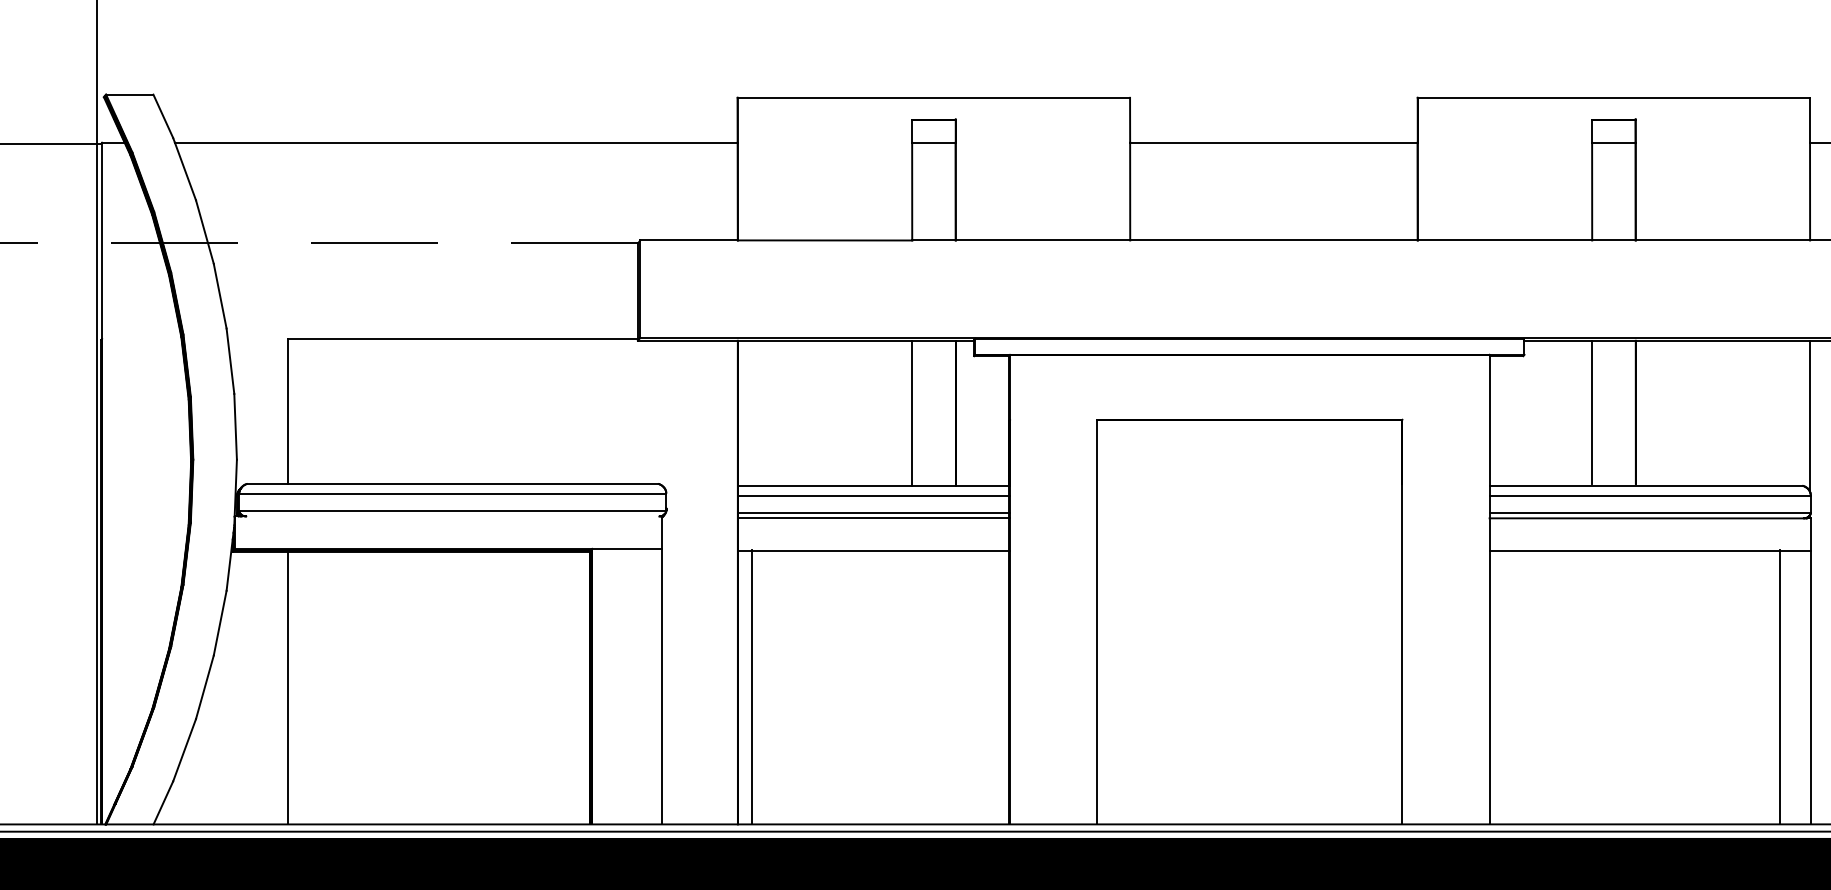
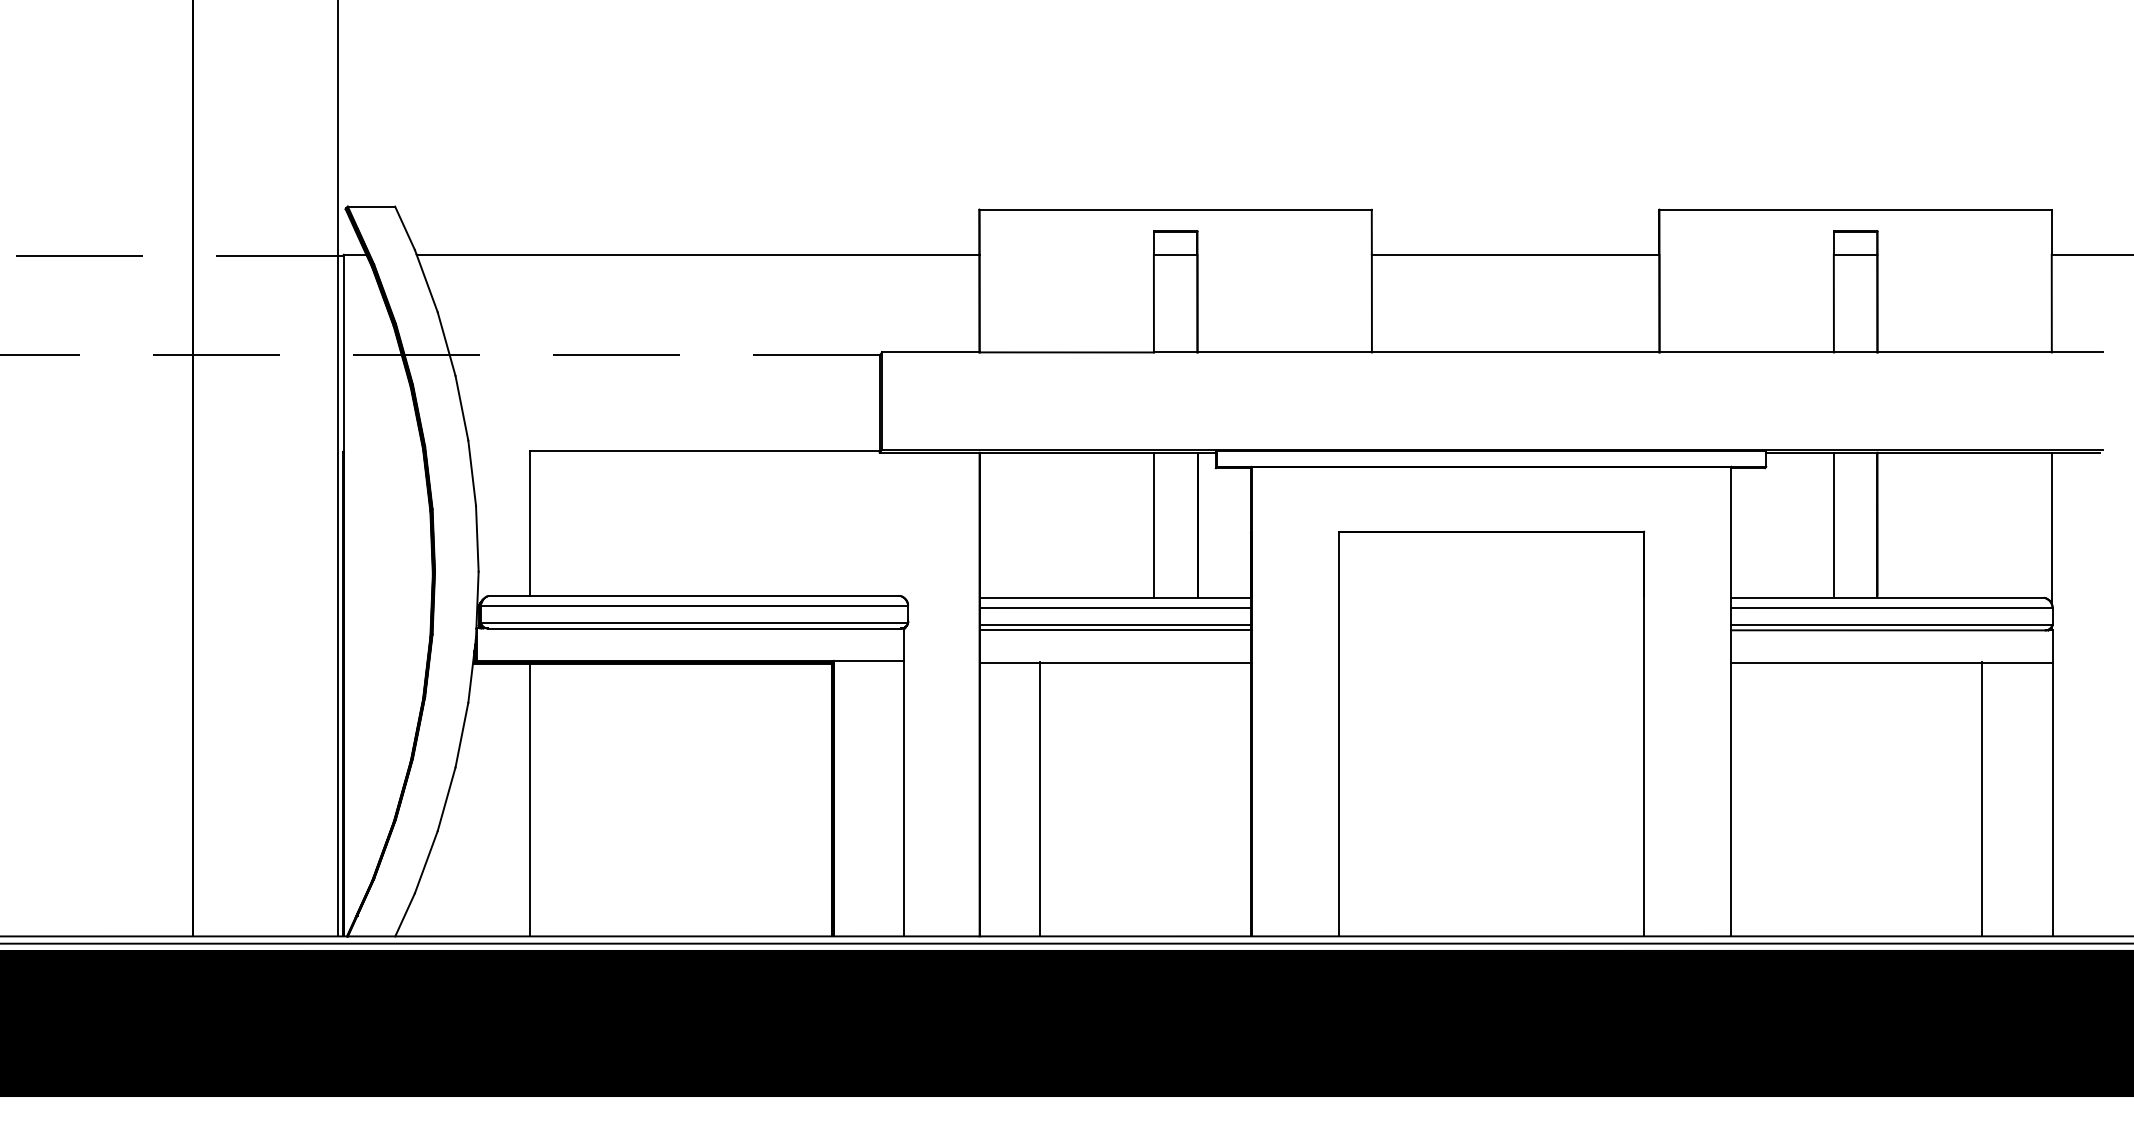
line: (452, 516) -> (694, 628), added
line: (752, 686) -> (1040, 798), moved
line: (1779, 687) -> (1982, 799), moved

